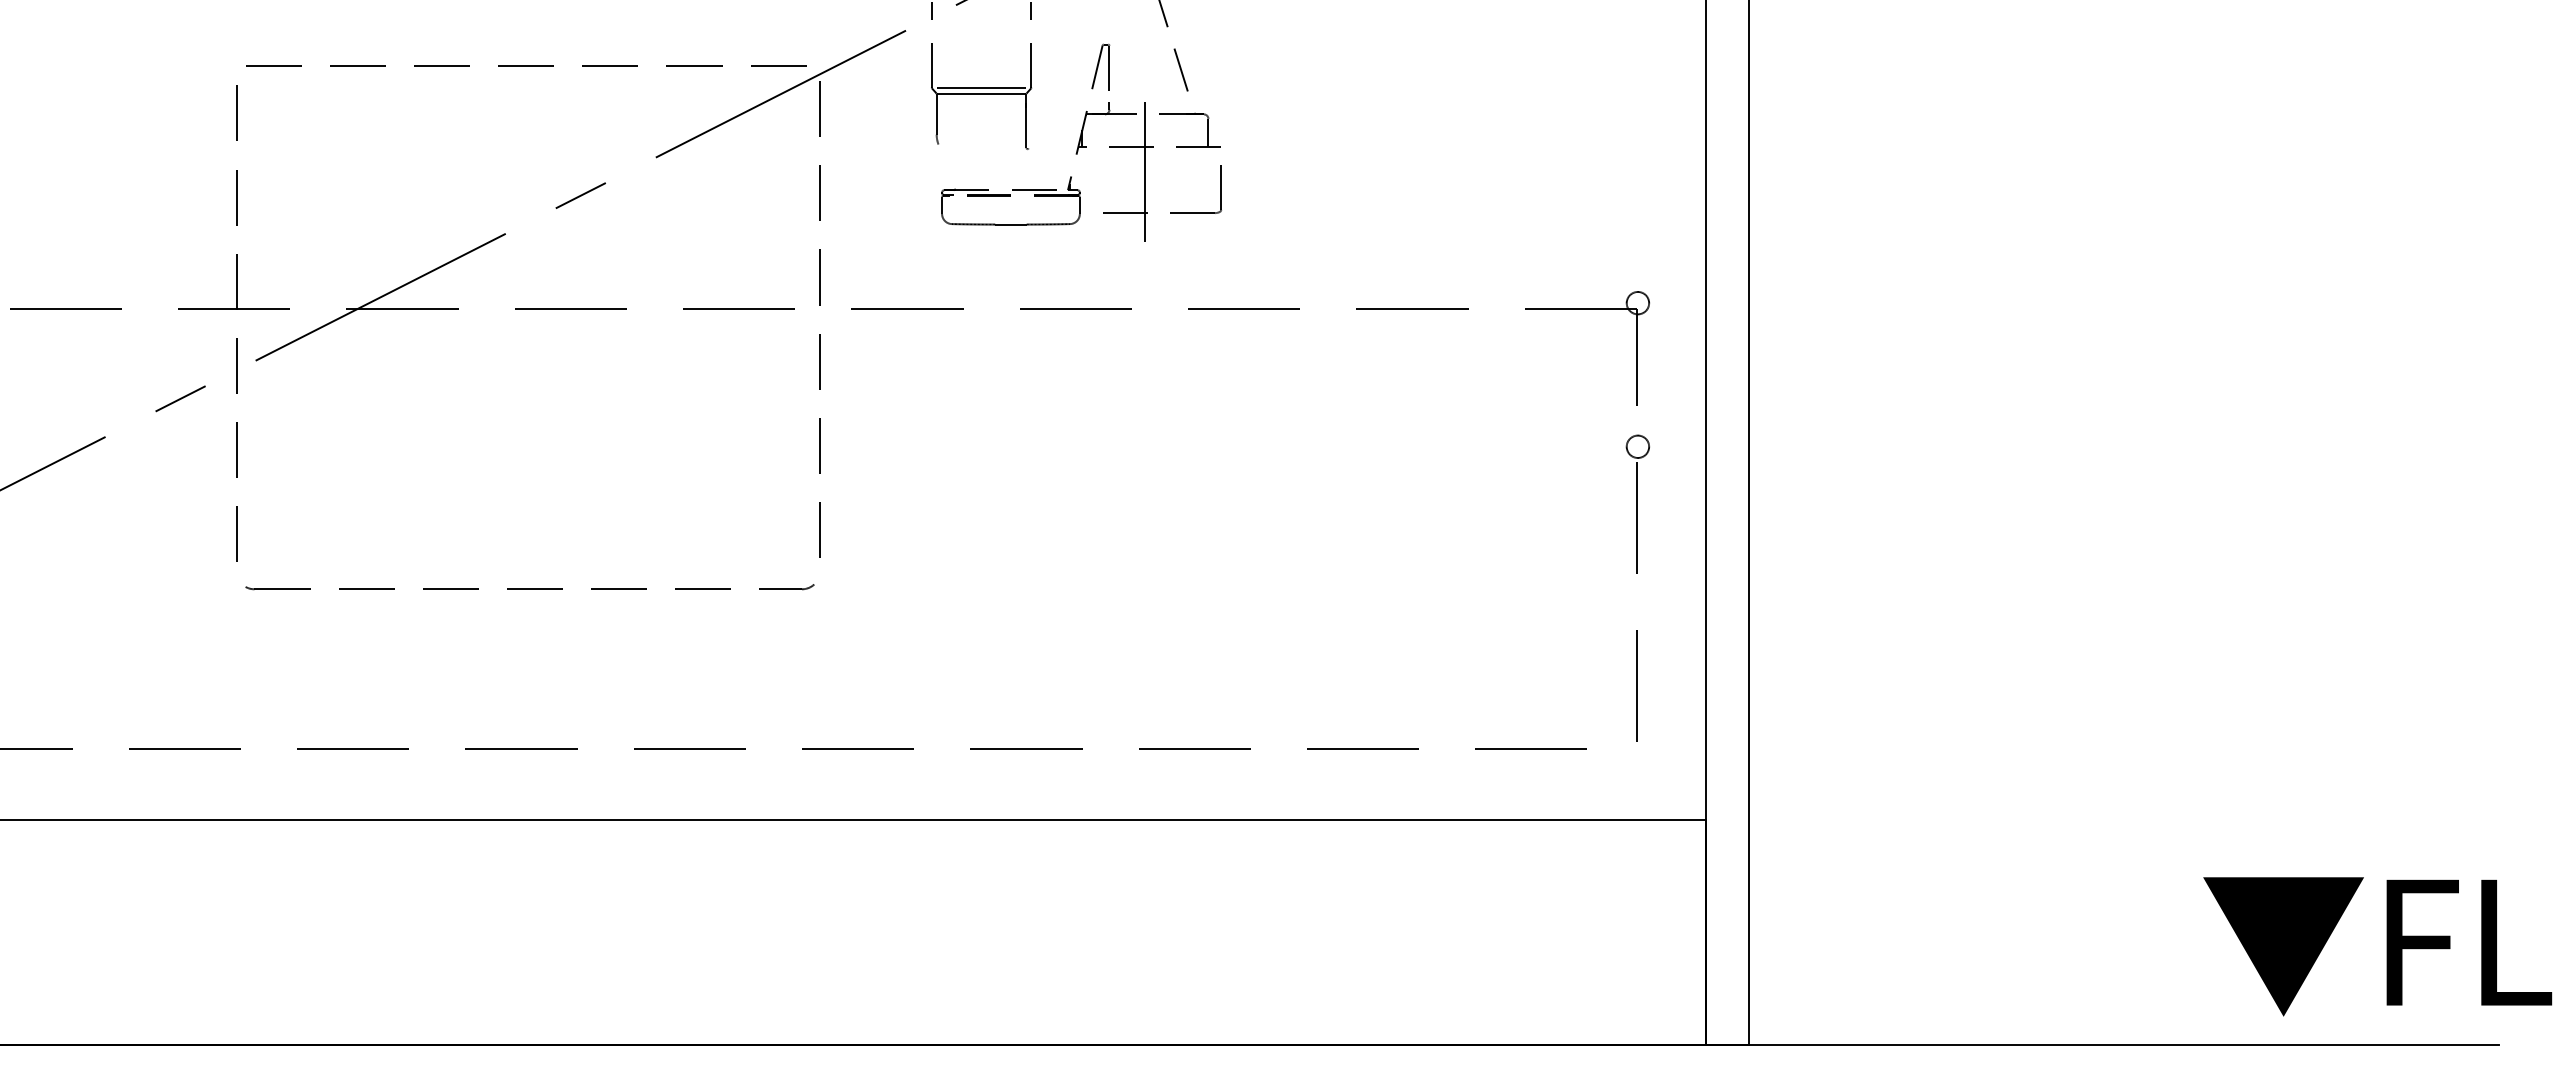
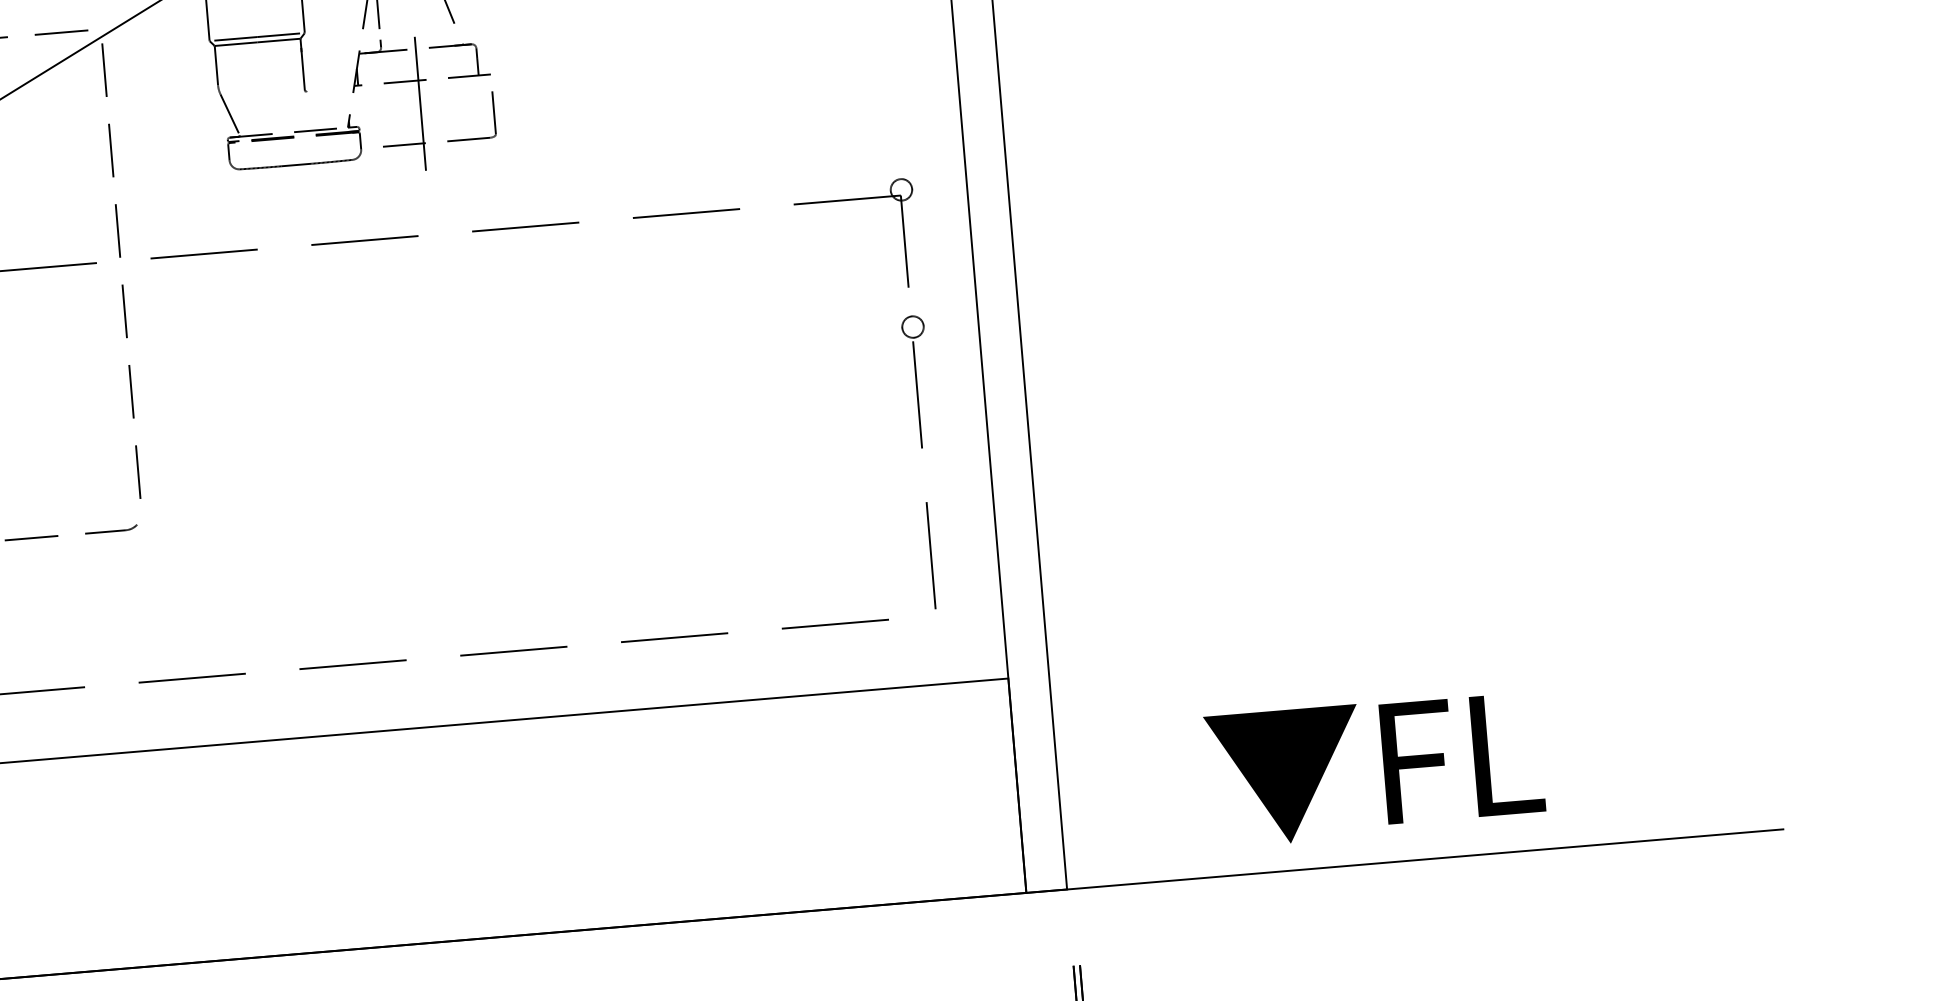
line: (946, 166) -> (229, 114), added
text: (2377, 946) -> (1374, 769), moved

